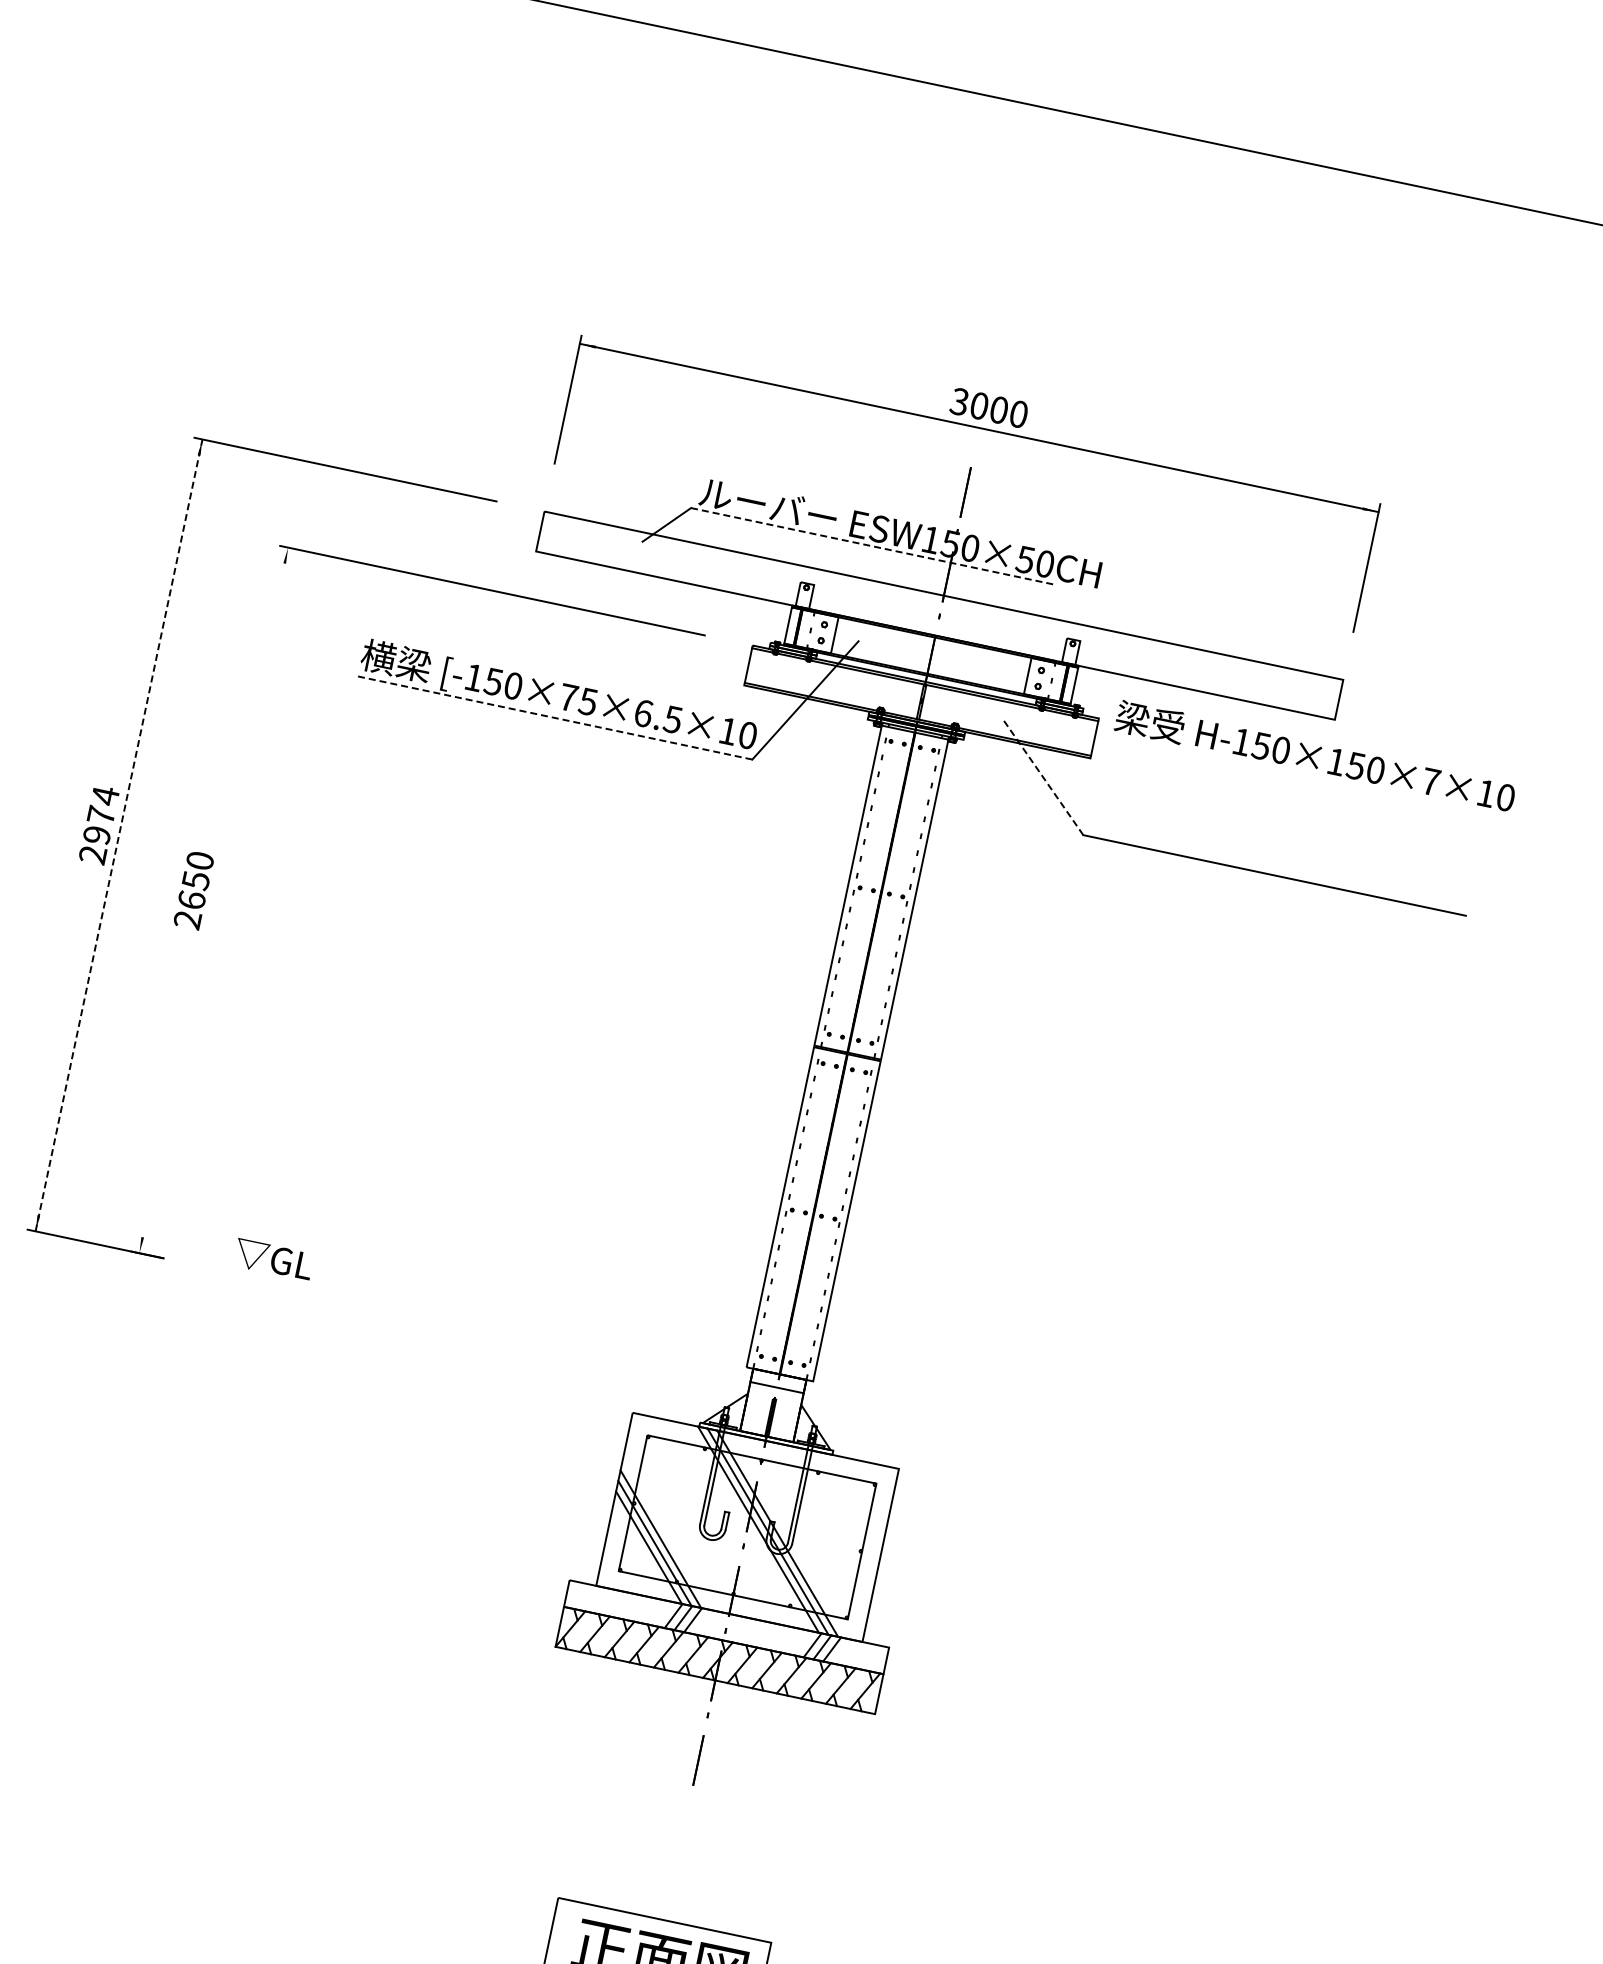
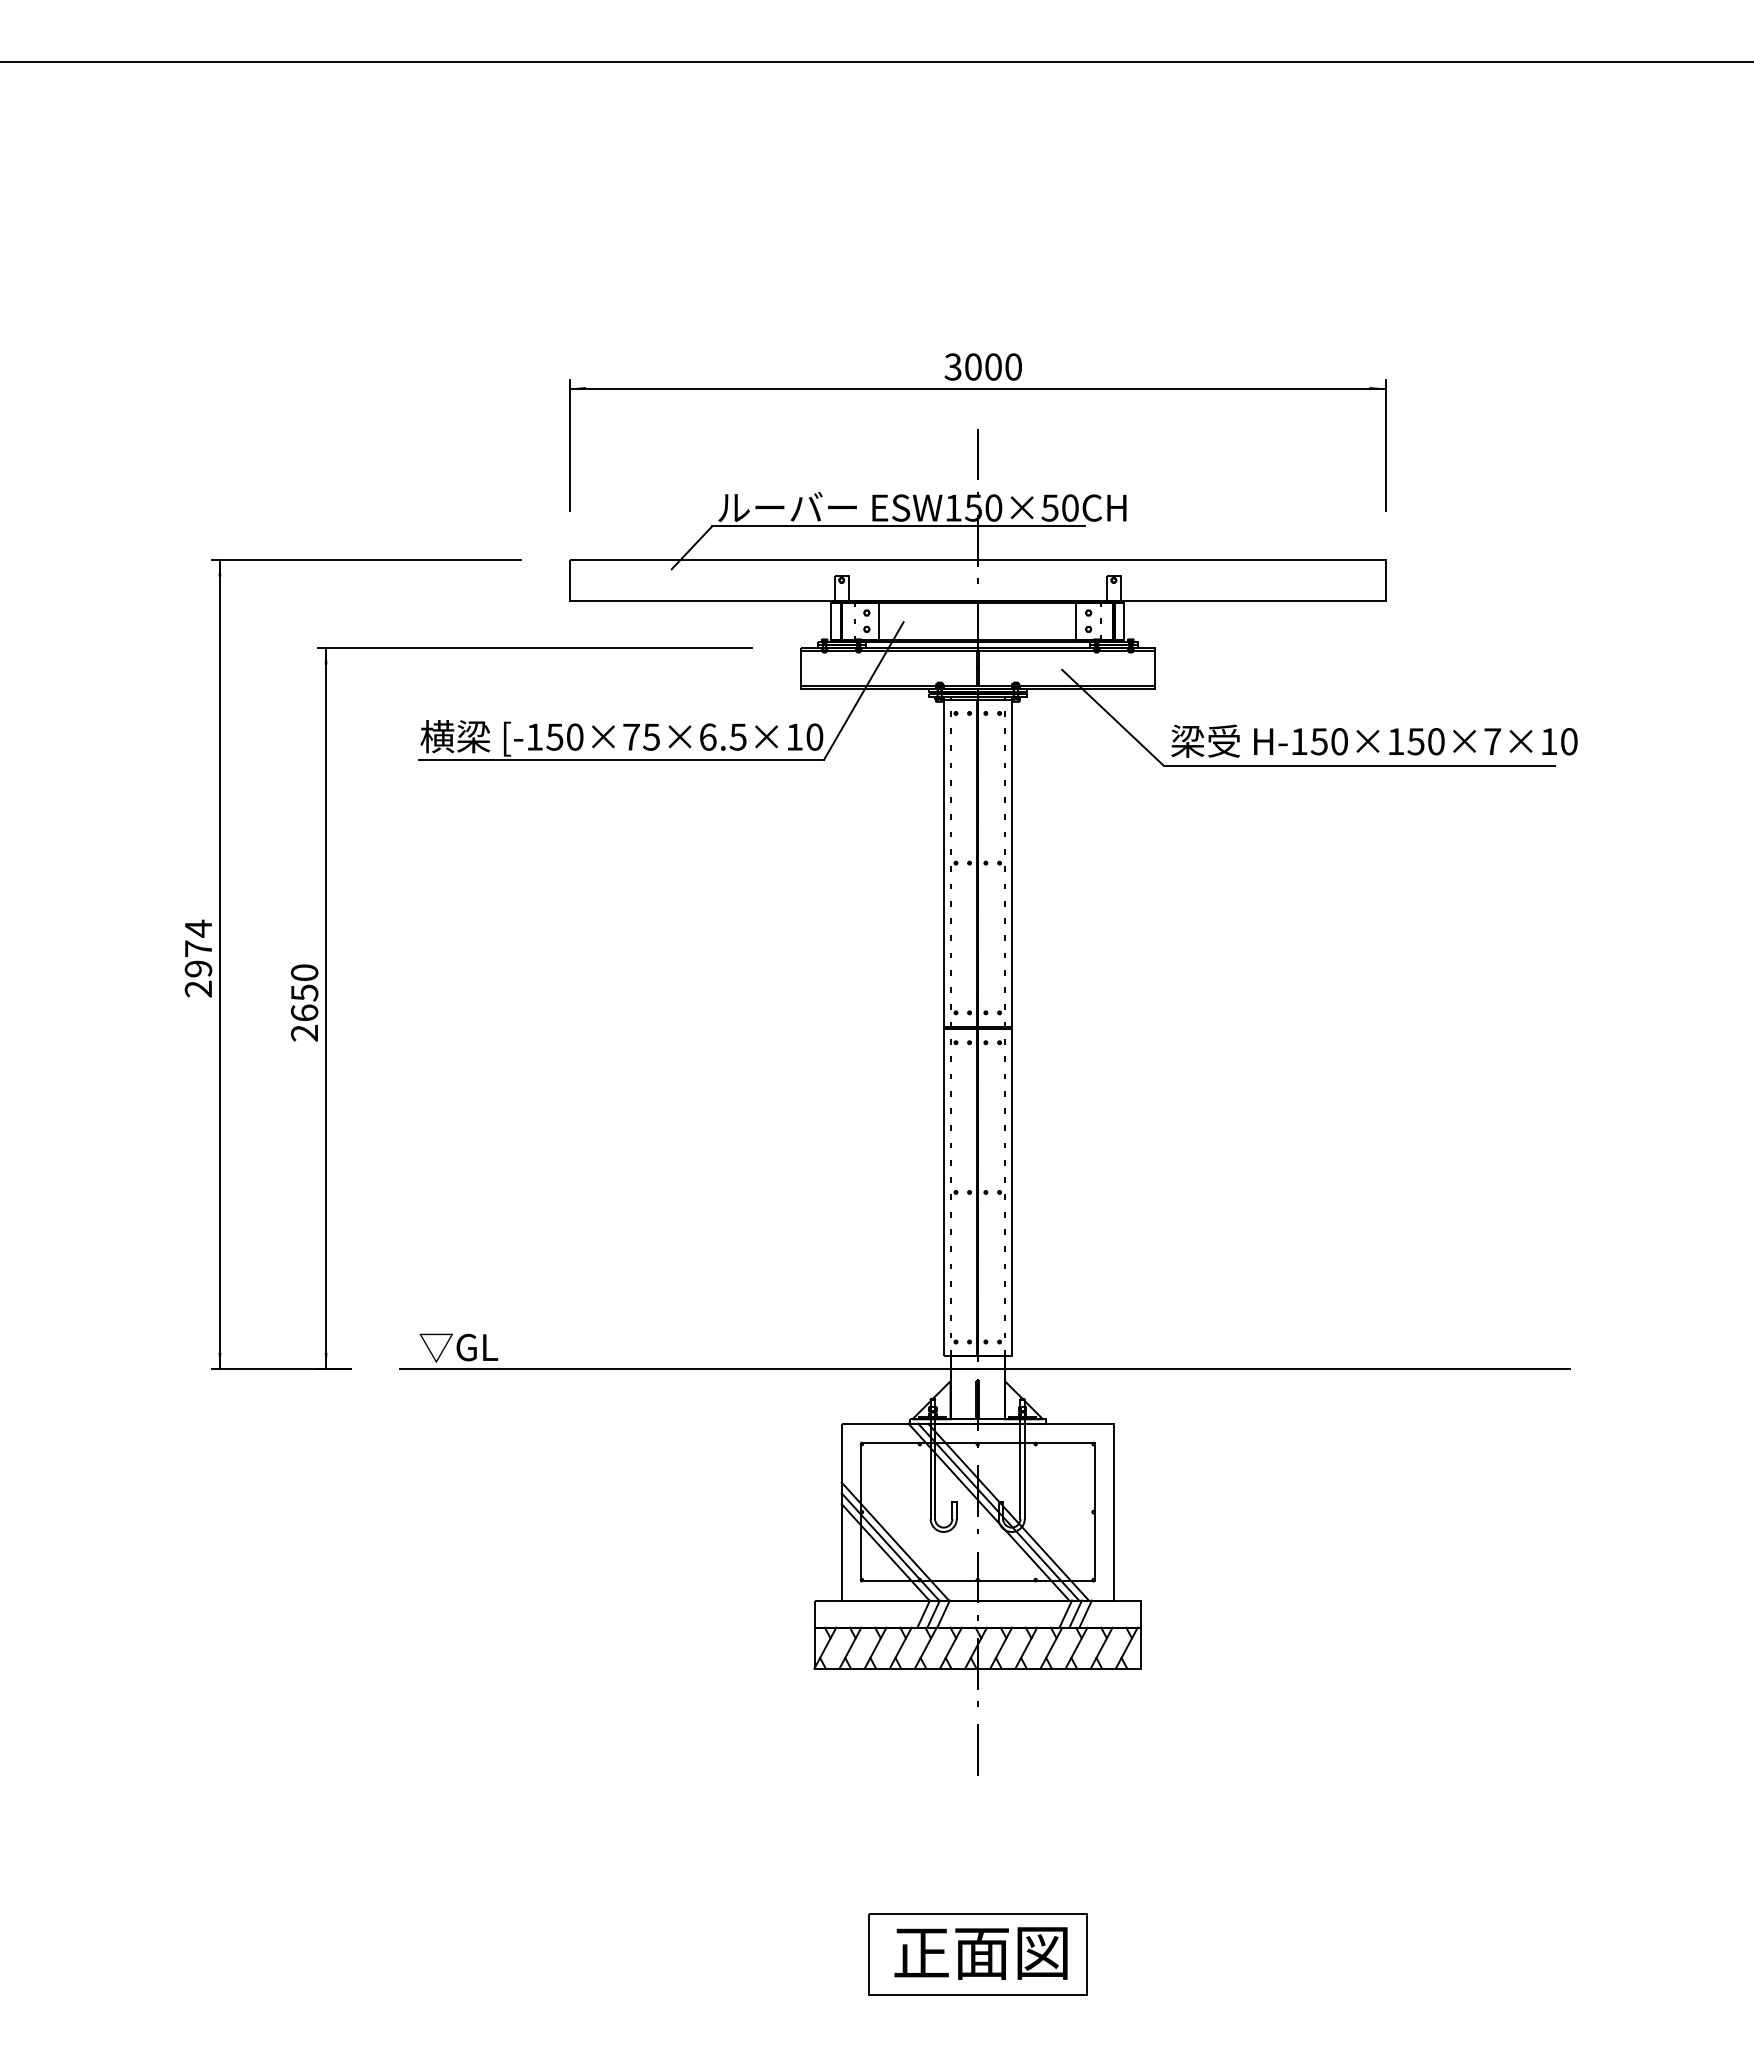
line: (874, 546) -> (899, 526), dashed -> solid
line: (554, 717) -> (621, 759), dashed -> solid
text: (1315, 756) -> (1374, 740), moved
line: (1043, 777) -> (1112, 717), dashed -> solid
line: (119, 835) -> (220, 964), dashed -> solid
line: (214, 900) -> (326, 1008), added
line: (783, 1389) -> (984, 1369), added

